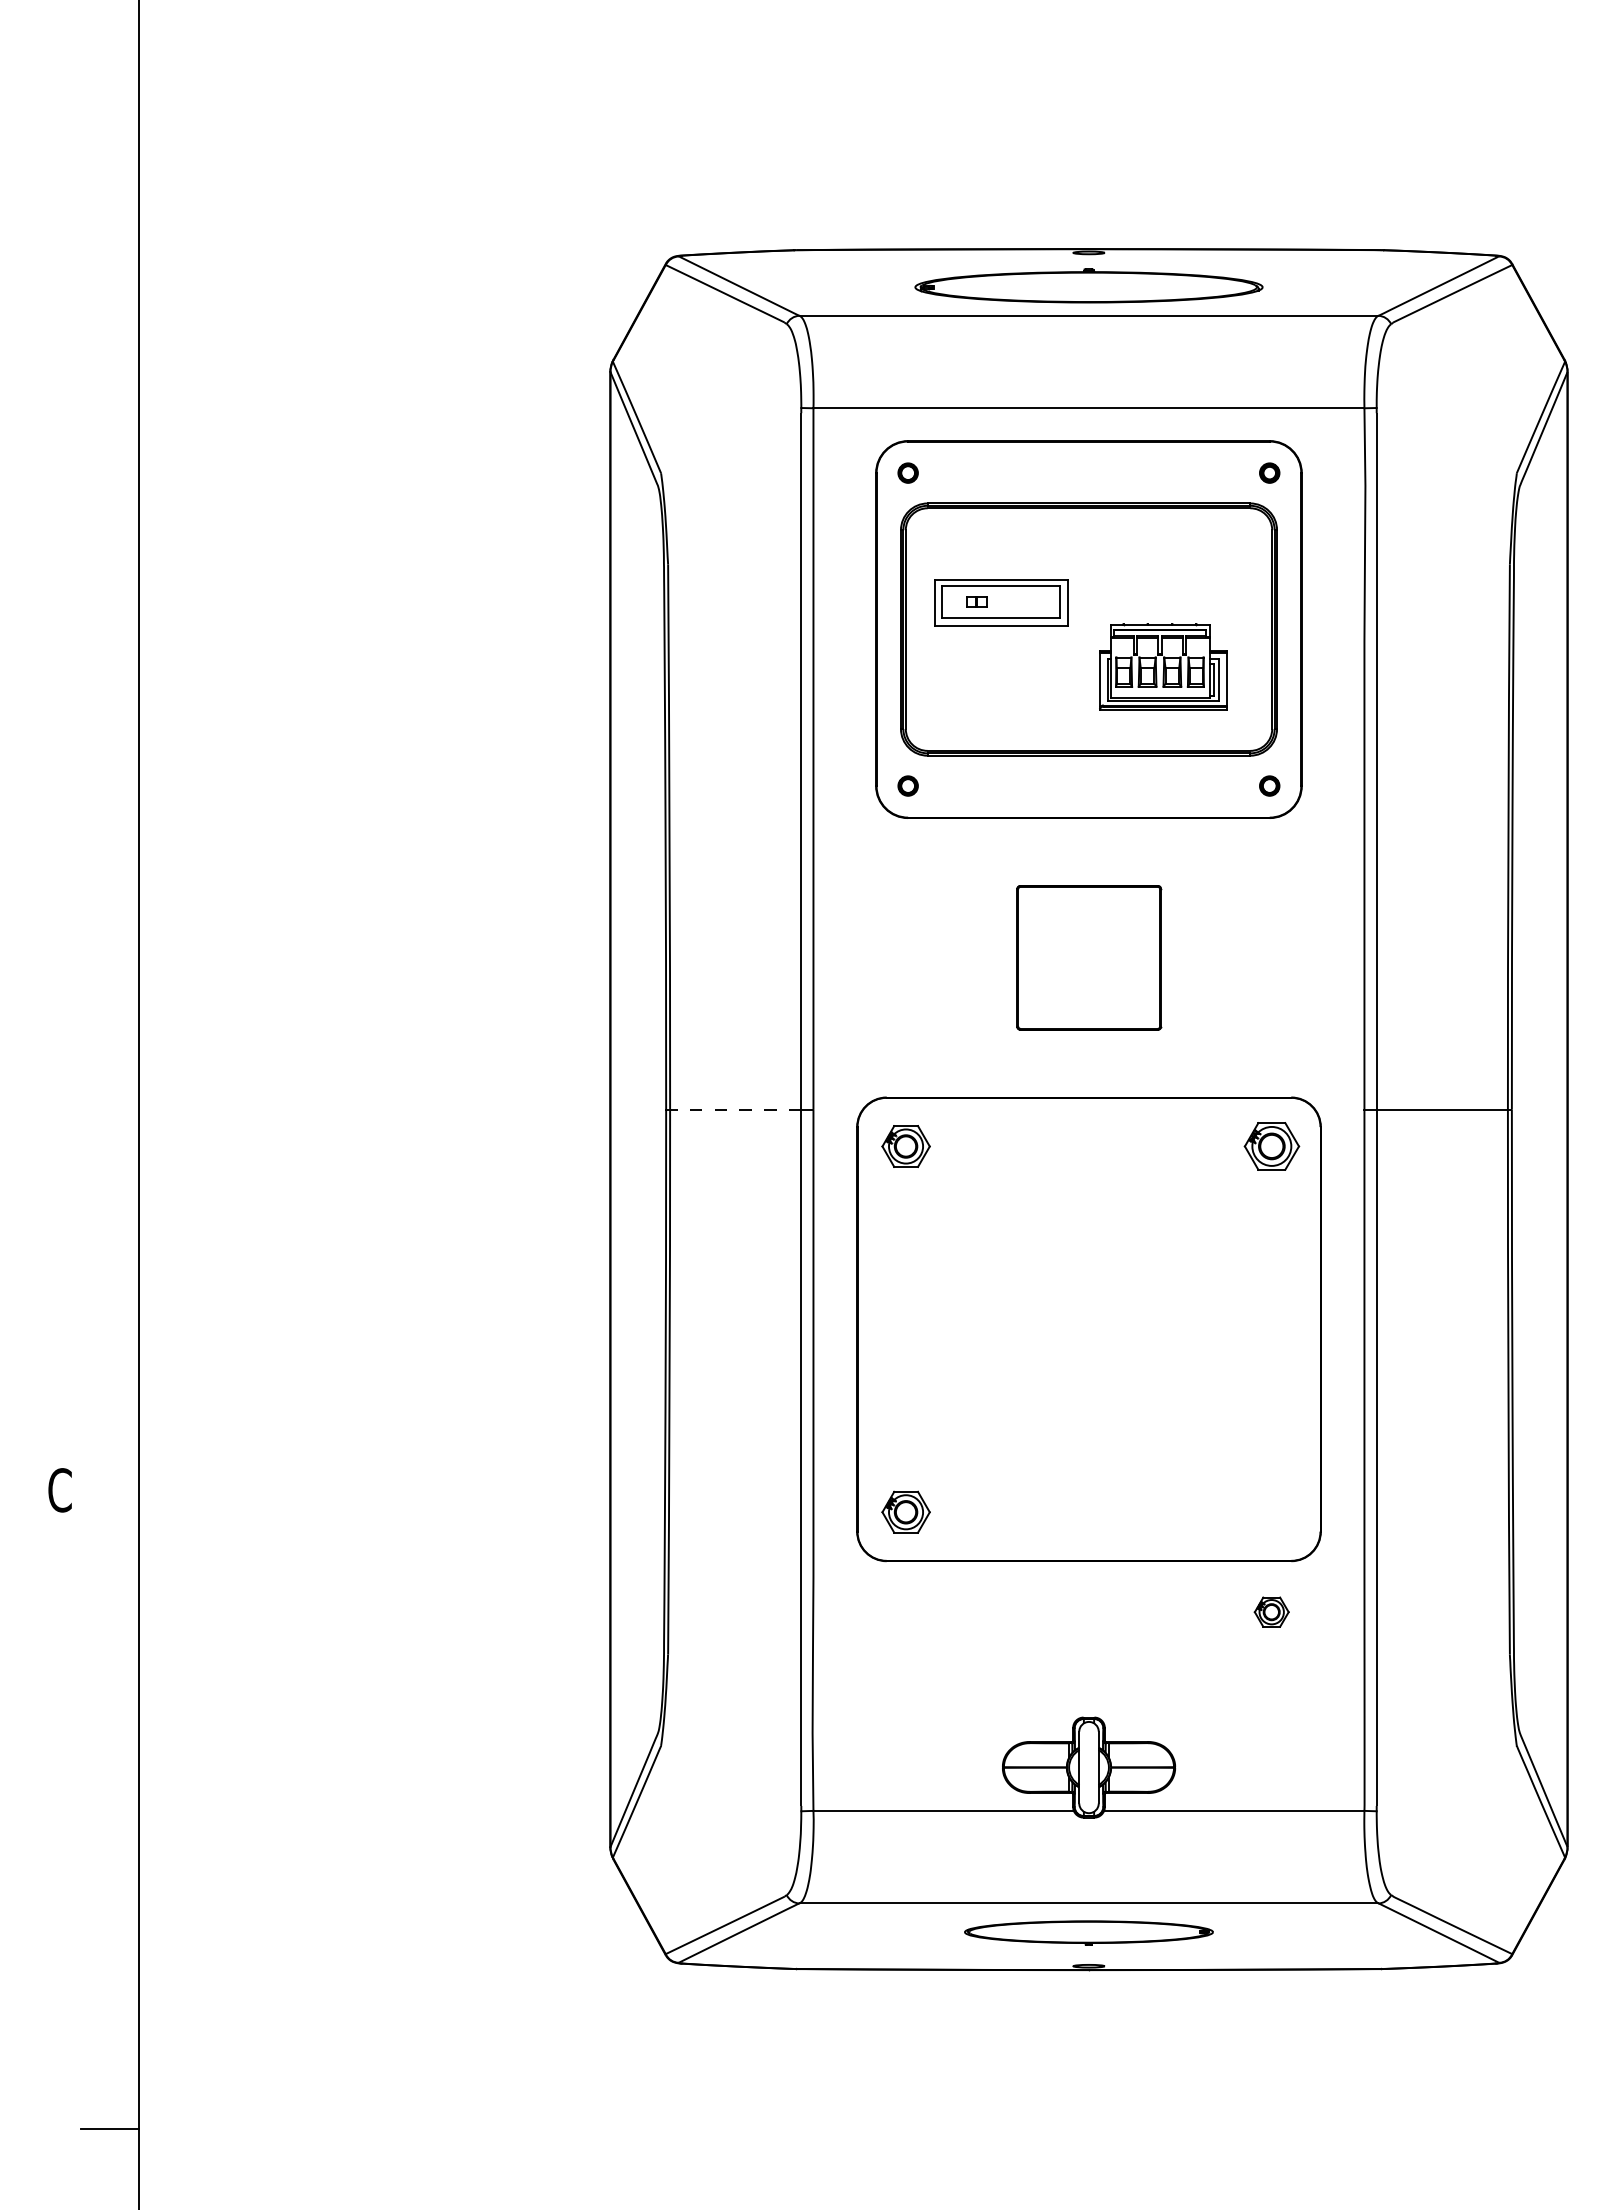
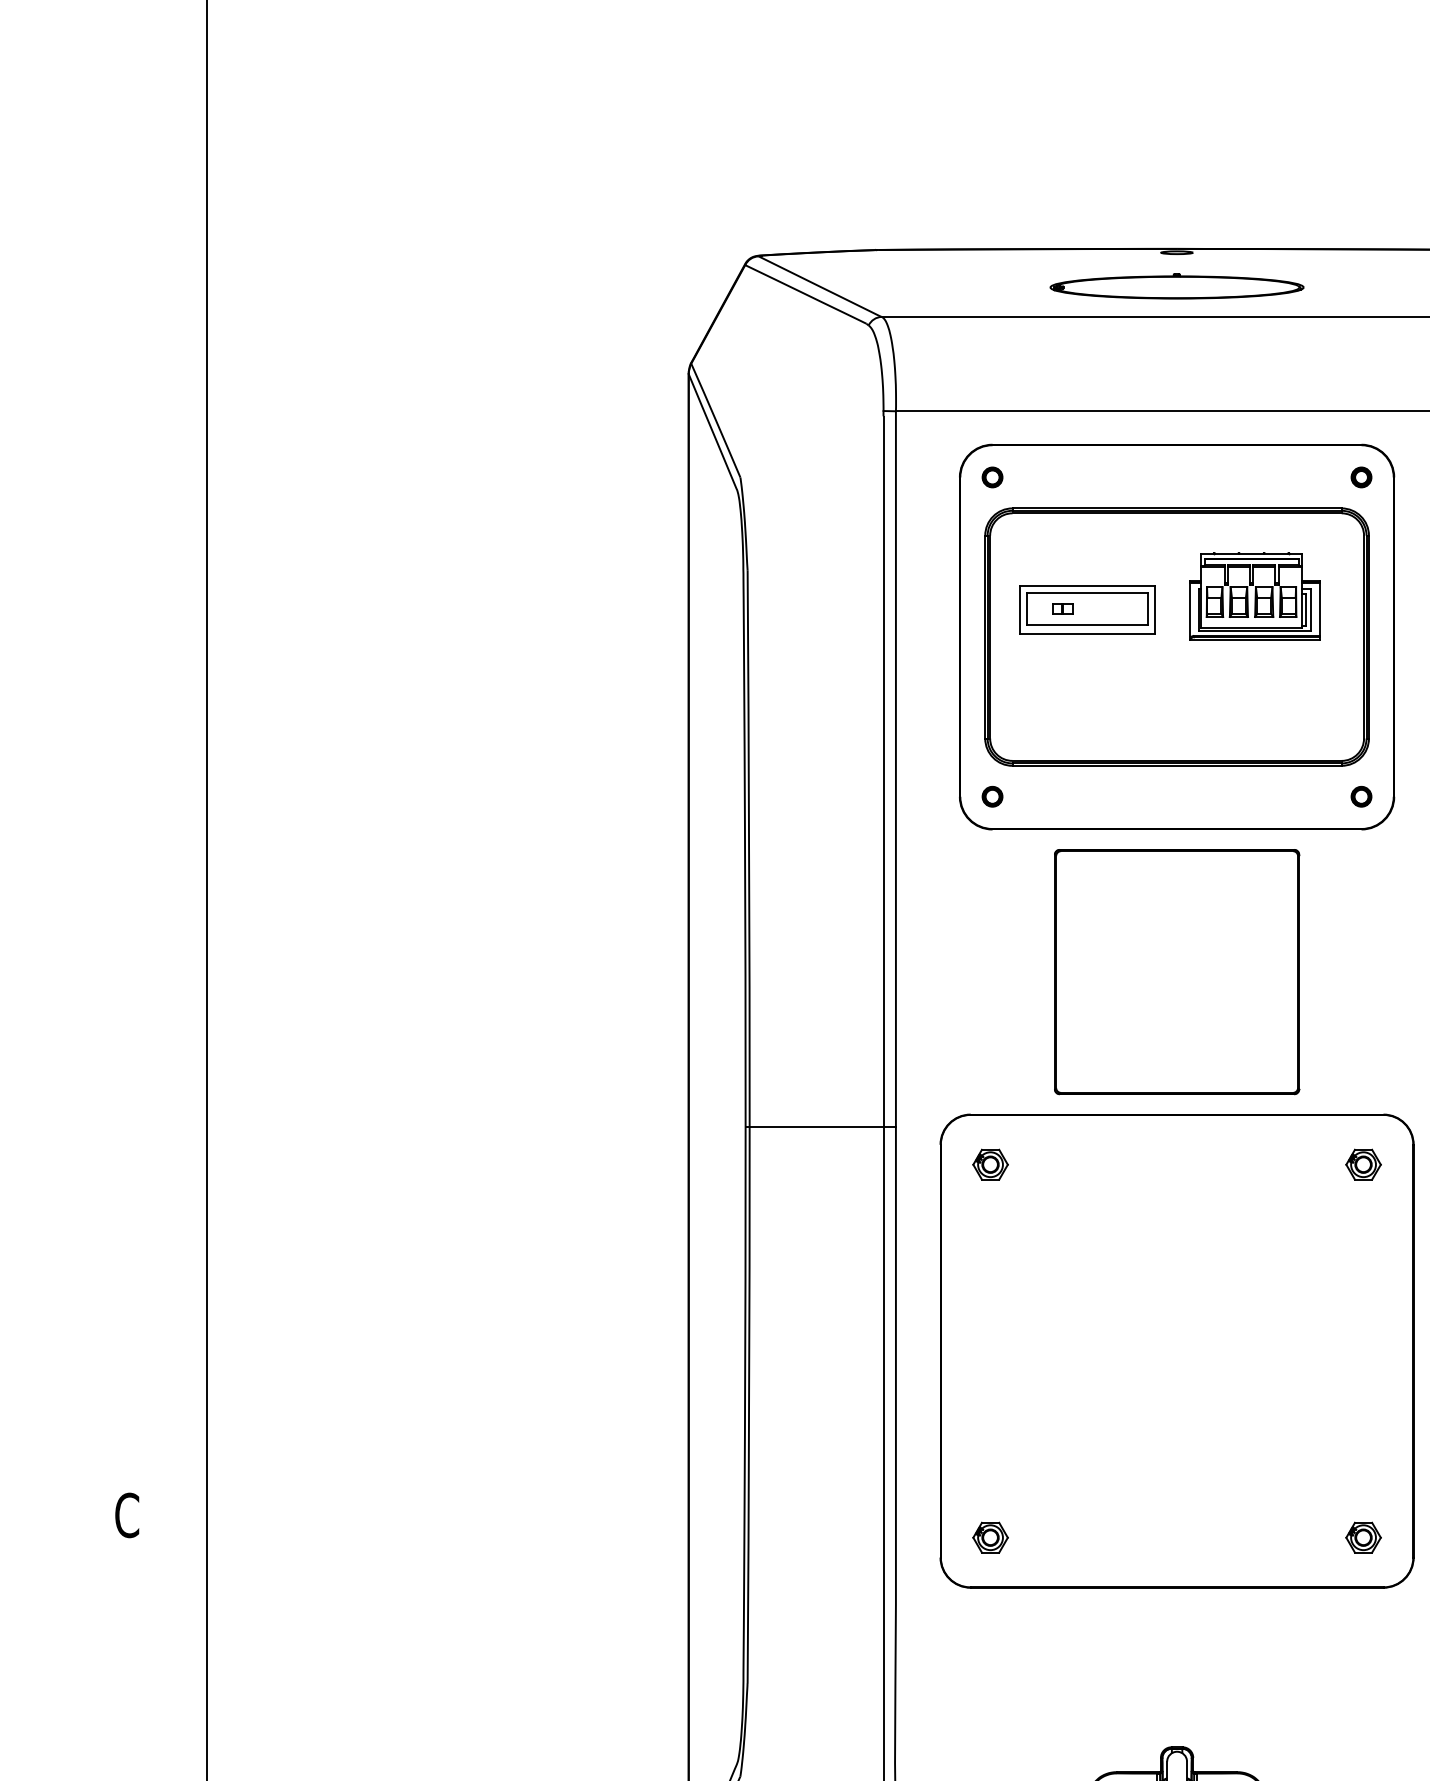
part: (1088, 285) -> (1176, 286), size x0.71
part: (1163, 666) -> (1255, 596), moved
part: (1089, 957) -> (1177, 971), size x1.67
line: (735, 1109) -> (816, 1126), dashed -> solid
part: (906, 1146) -> (990, 1164), size x0.71
part: (1271, 1146) -> (1363, 1164), size x0.62
part: (906, 1511) -> (990, 1537), size x0.71
part: (1271, 1611) -> (1363, 1537), moved

